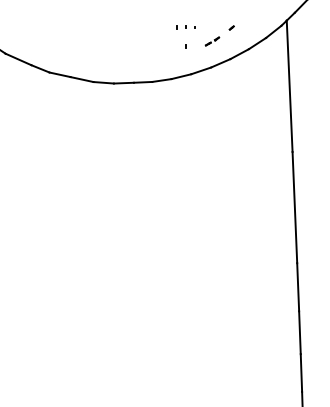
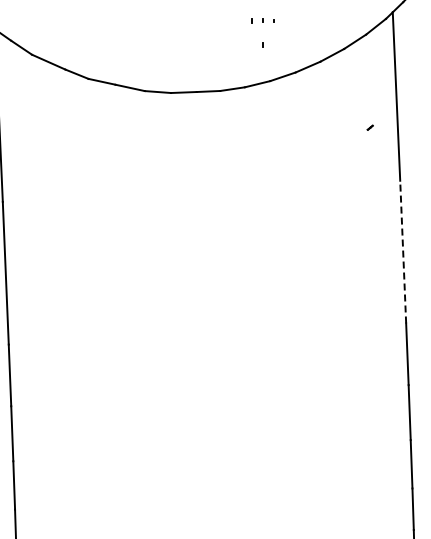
part: (231, 27) -> (369, 127), moved
part: (212, 41) -> (297, 39), removed
line: (295, 207) -> (403, 251), solid -> dashed

